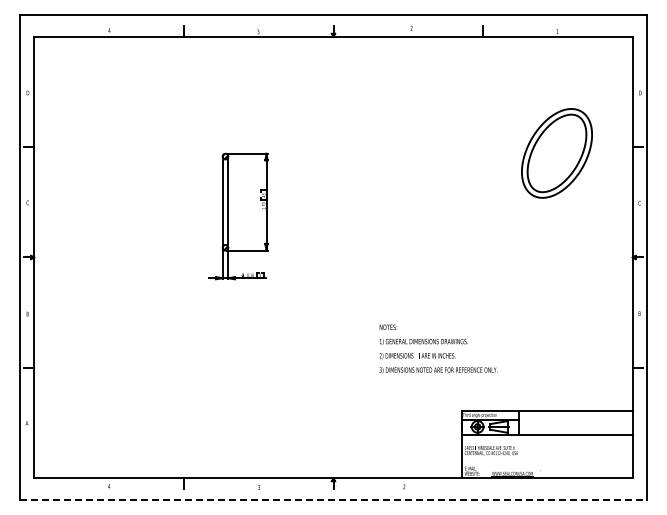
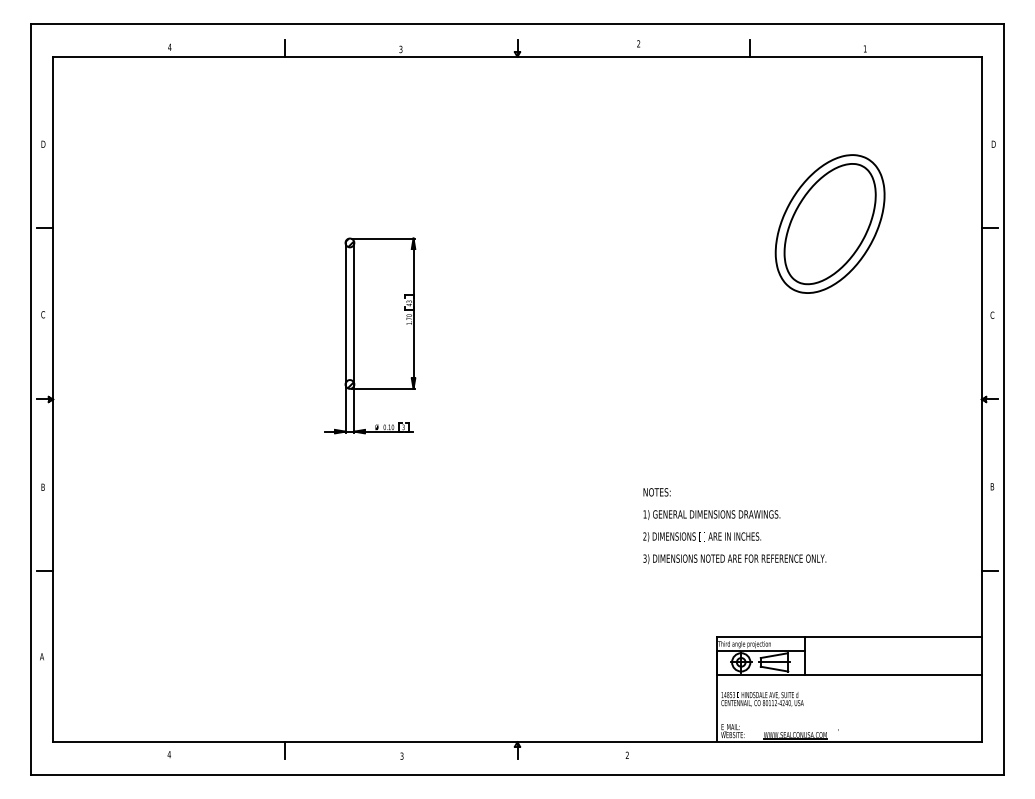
part: (556, 153) -> (829, 224), moved
text: (438, 348) -> (734, 525), moved
line: (333, 499) -> (517, 774), dashed -> solid

